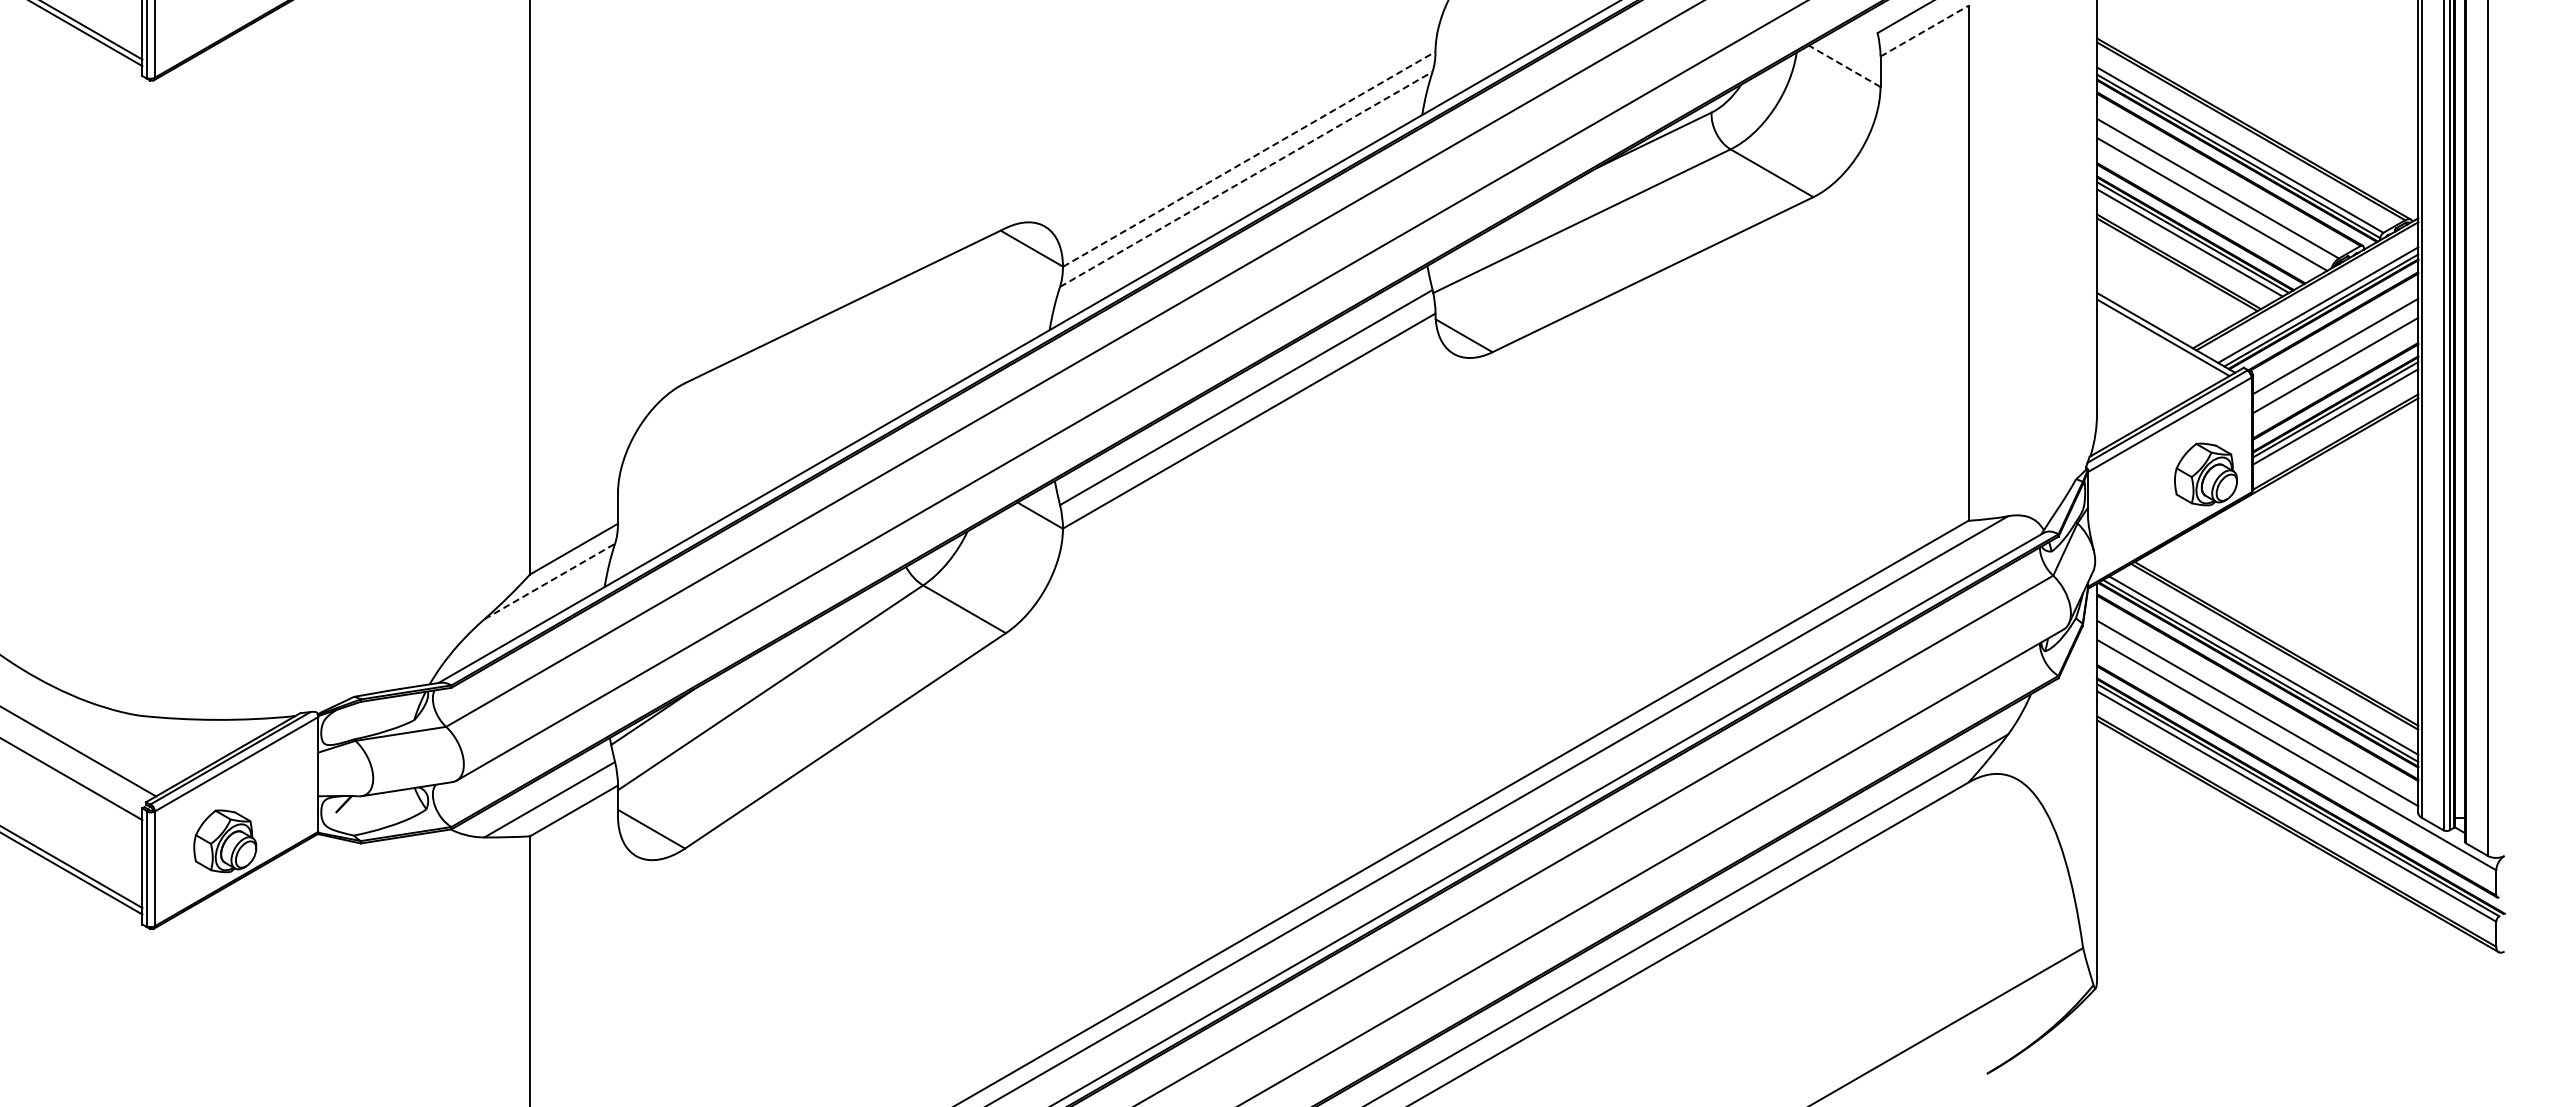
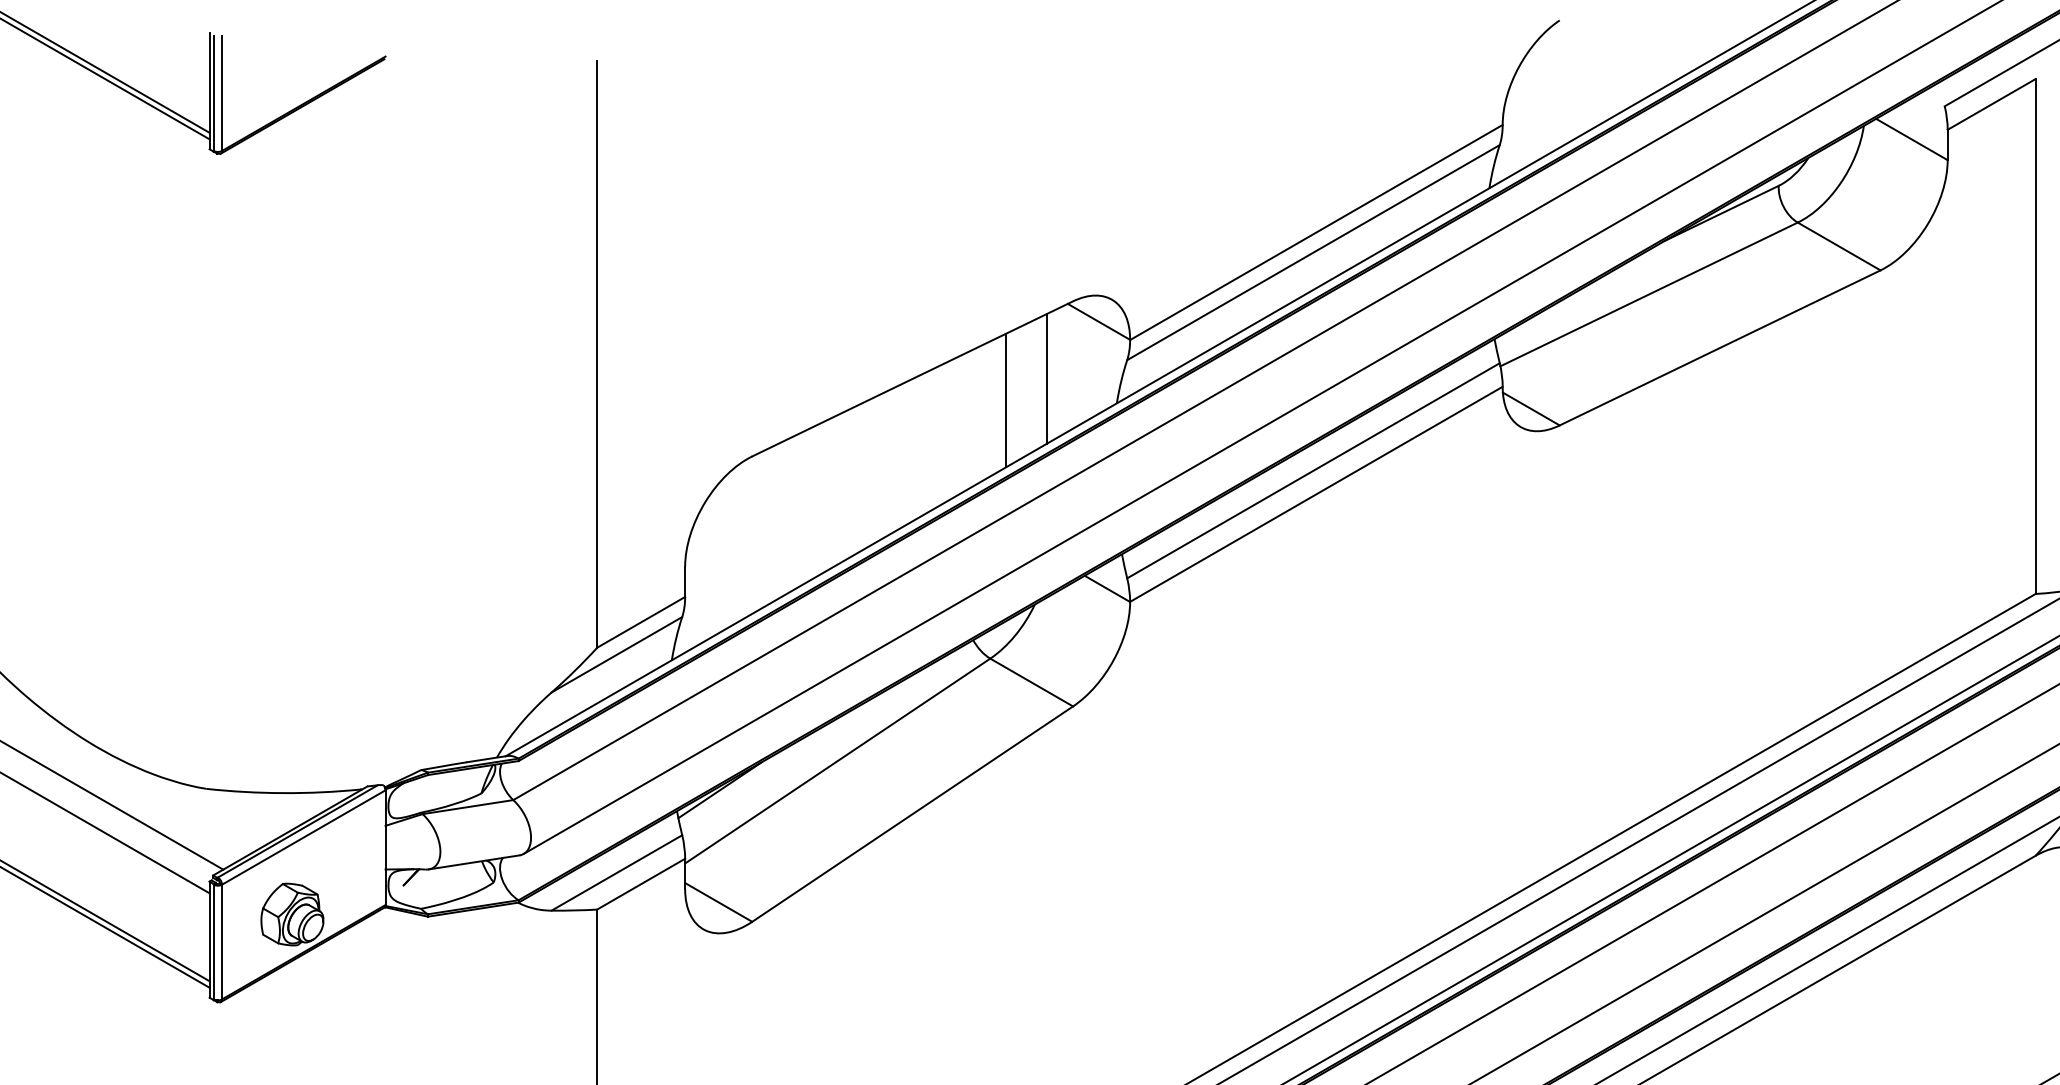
line: (1924, 31) -> (1991, 104), dashed -> solid
line: (1844, 66) -> (1911, 139), dashed -> solid
line: (1249, 159) -> (1316, 232), dashed -> solid
line: (1246, 179) -> (1313, 252), dashed -> solid
line: (980, 305) -> (1047, 378), added
line: (938, 327) -> (1005, 400), added
line: (550, 581) -> (617, 654), dashed -> solid

